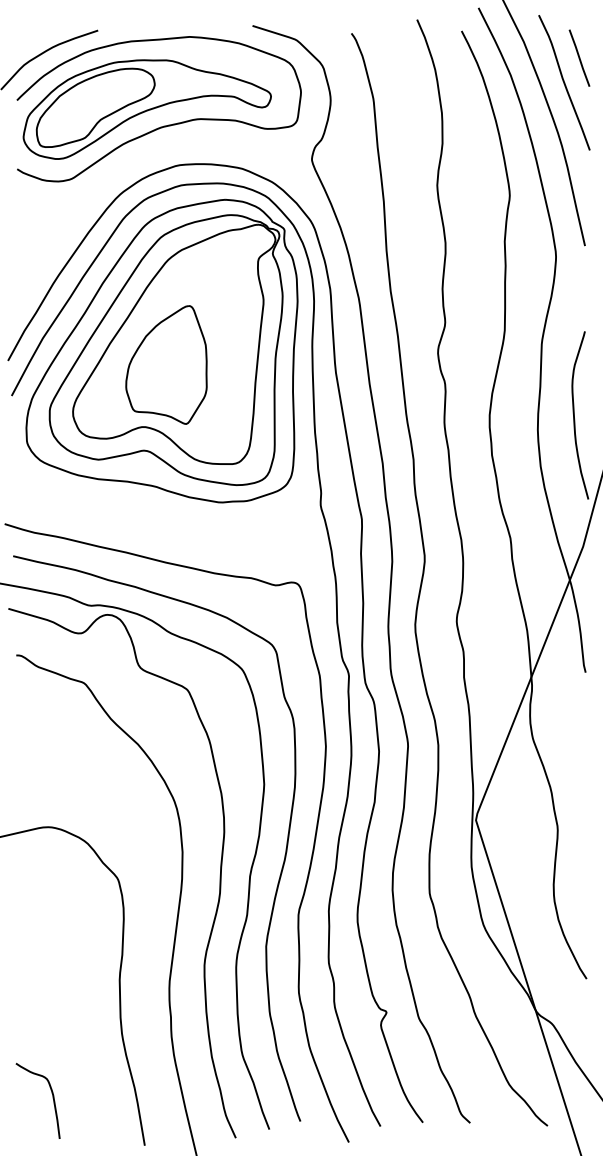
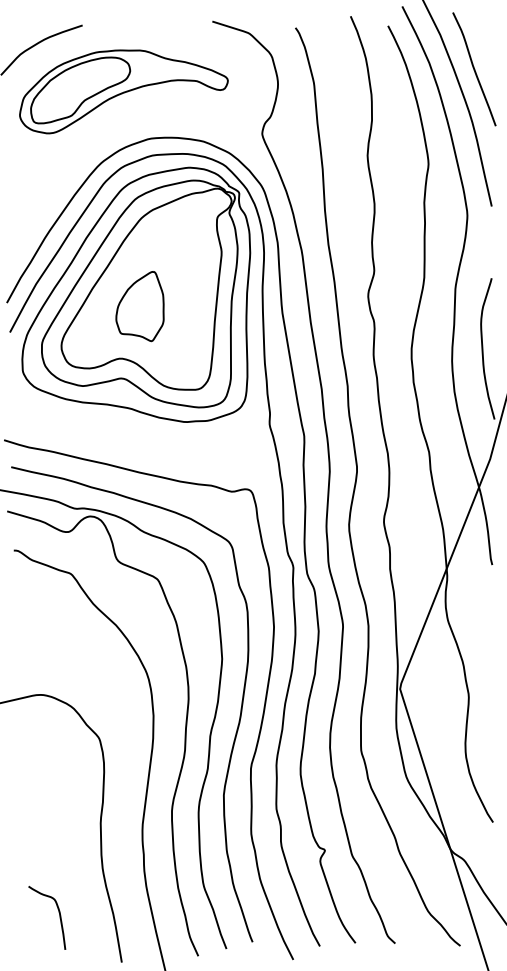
line: (579, 57) -> (487, 48), removed
curve: (162, 125) -> (136, 105), removed
part: (165, 364) -> (139, 306), size x0.7
curve: (52, 1100) -> (59, 917), moved

